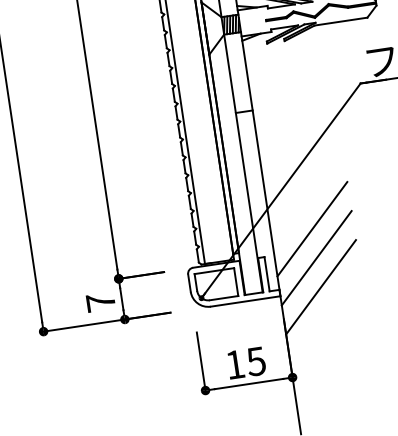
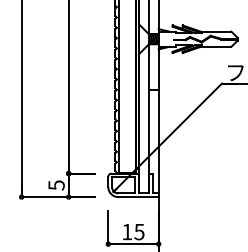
line: (312, 228) -> (182, 161), removed
line: (316, 257) -> (182, 178), removed
line: (321, 287) -> (182, 195), removed
text: (100, 302) -> (56, 185), 7 -> 5

